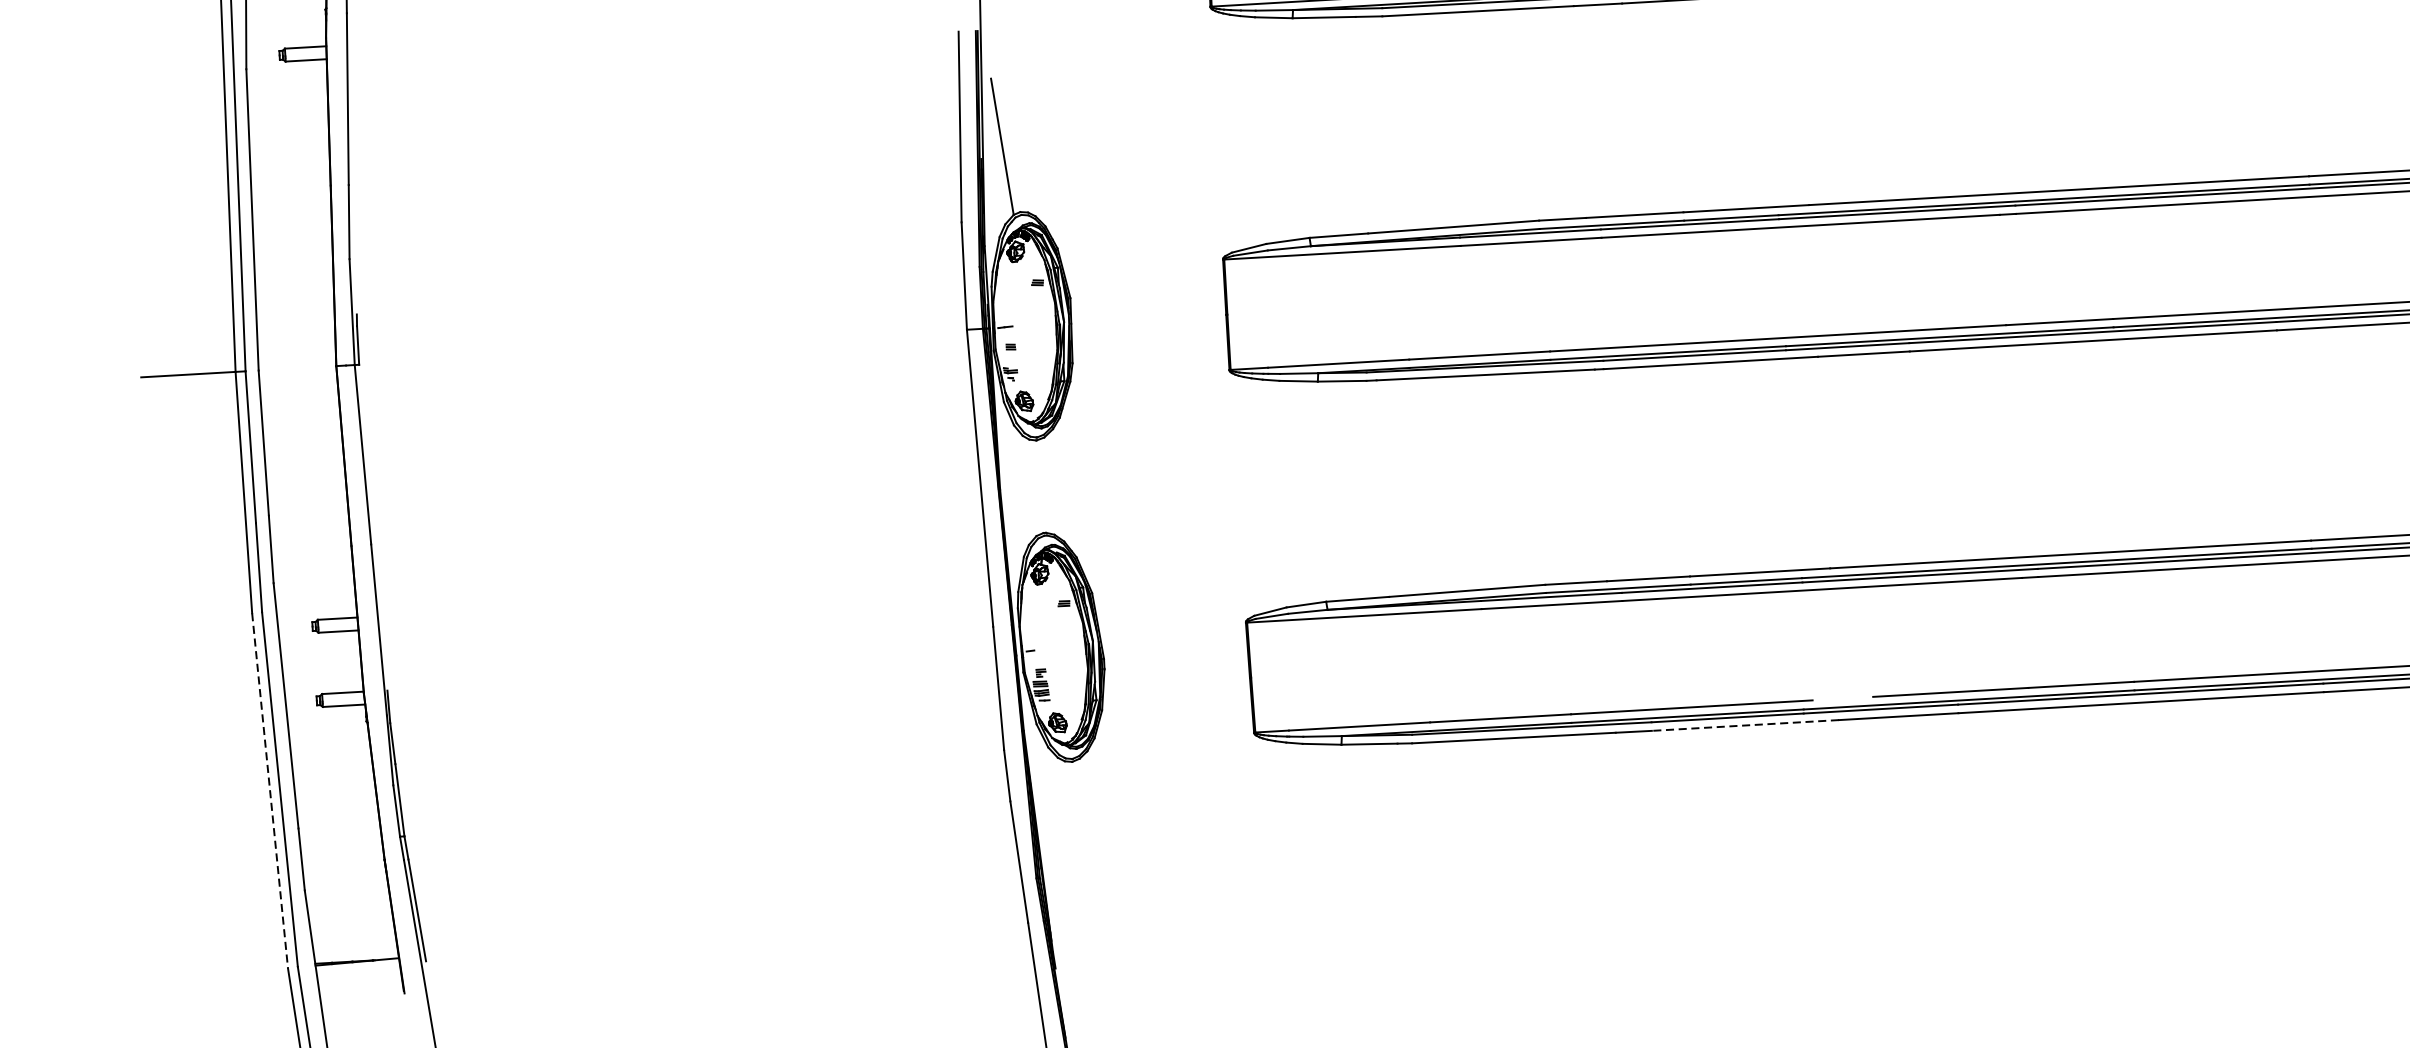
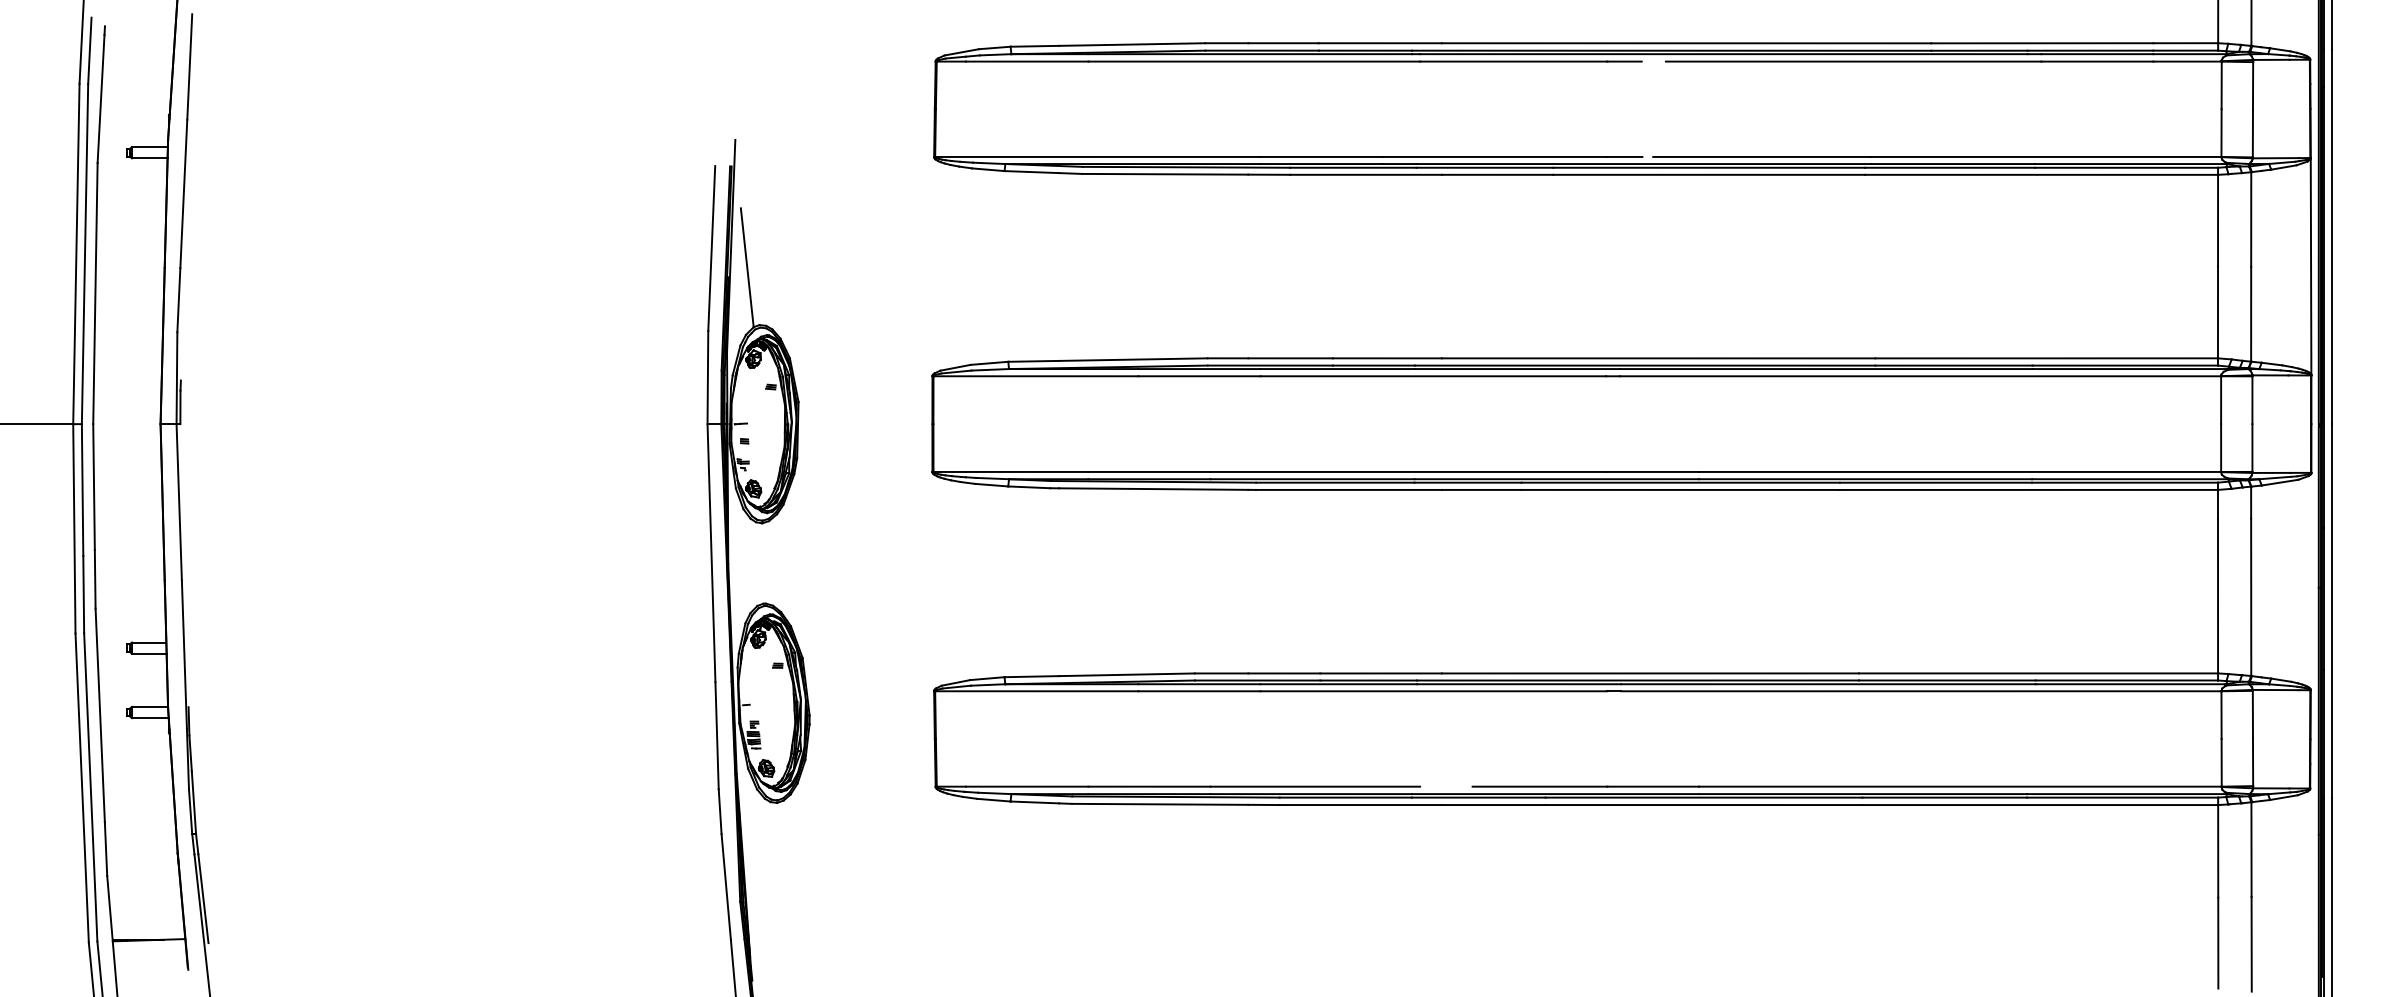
line: (1745, 726) -> (1360, 805), dashed -> solid
line: (270, 791) -> (82, 788), dashed -> solid

